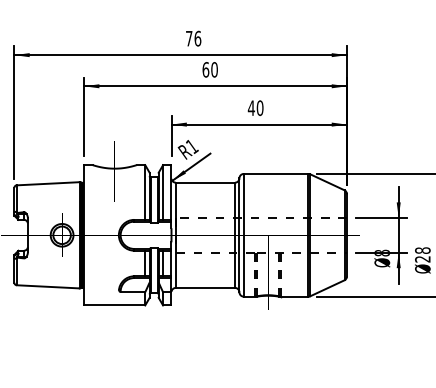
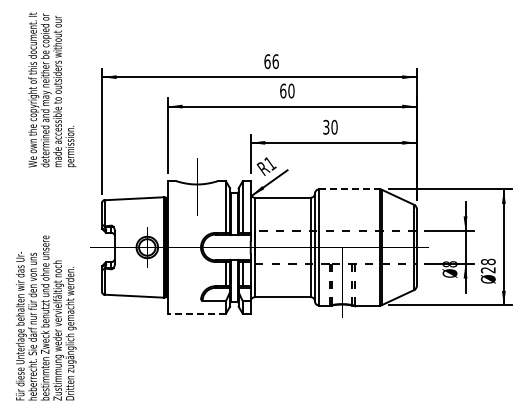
text: (189, 38) -> (267, 61), 76 -> 66
text: (251, 107) -> (326, 126), 40 -> 30
line: (275, 173) -> (349, 189), solid -> dashed
line: (114, 305) -> (196, 313), solid -> dashed

